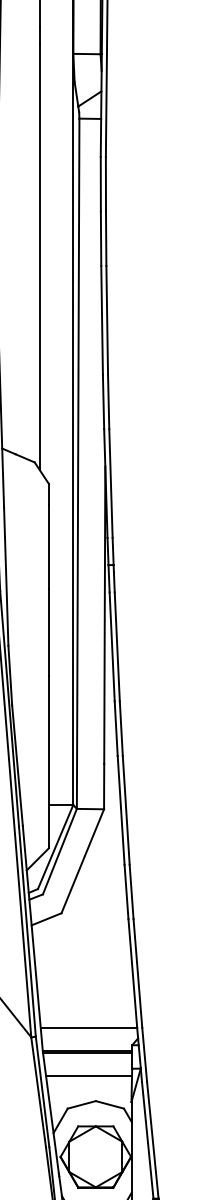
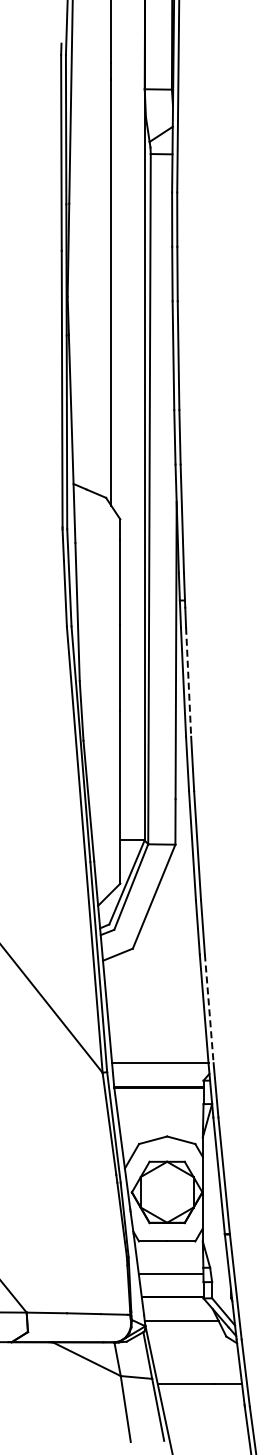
line: (117, 647) -> (188, 682), solid -> dashed
line: (138, 973) -> (209, 1008), solid -> dashed
line: (89, 1076) -> (160, 1111), removed

